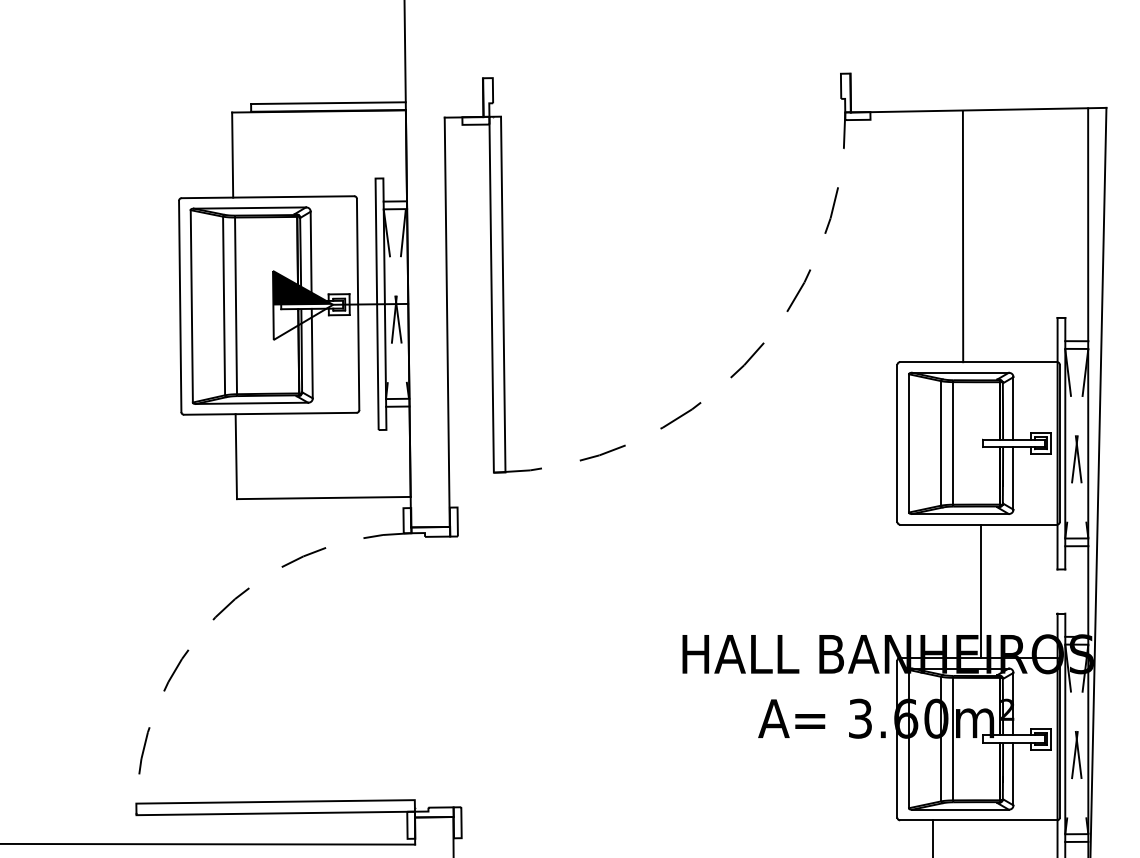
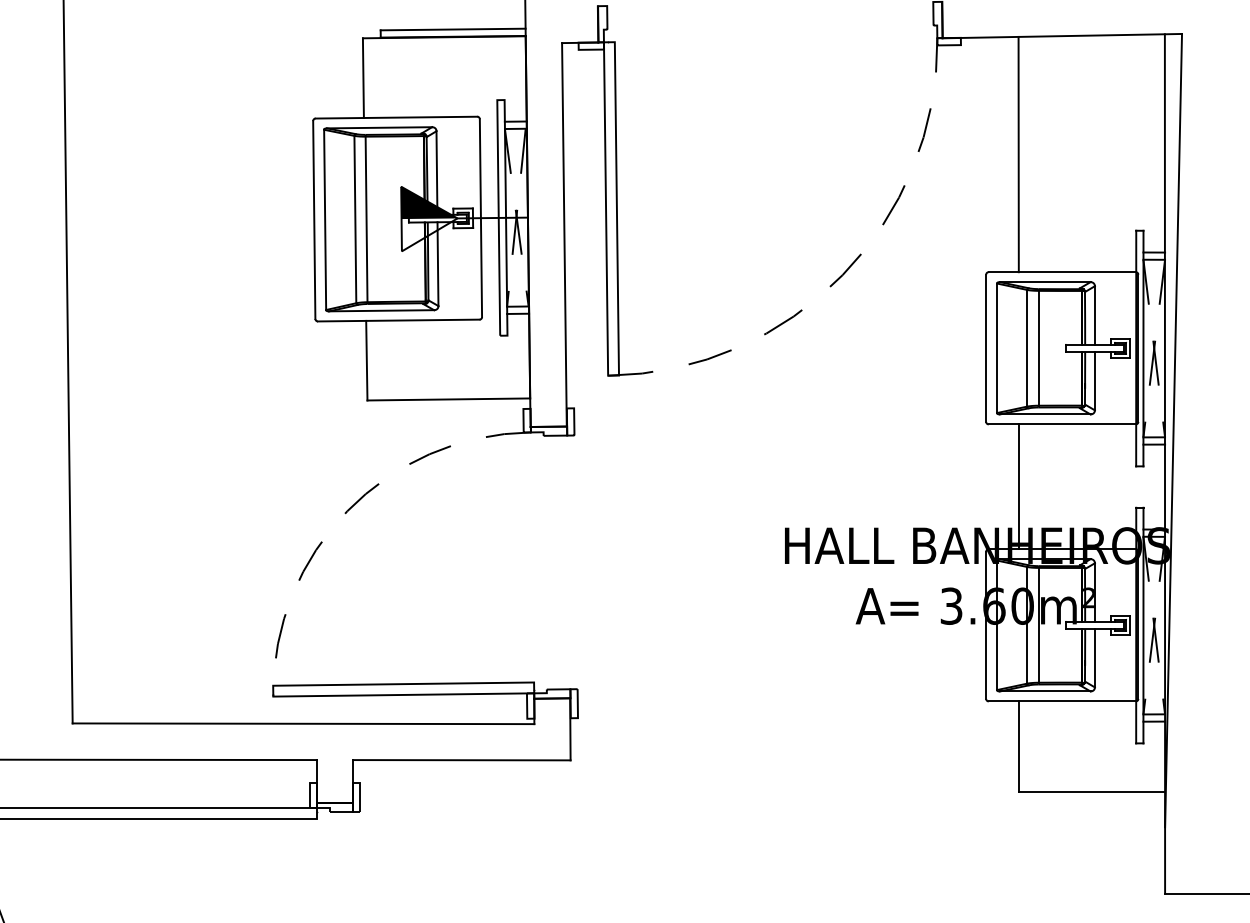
line: (962, 236) -> (1018, 154), moved
line: (981, 590) -> (1019, 486), moved

